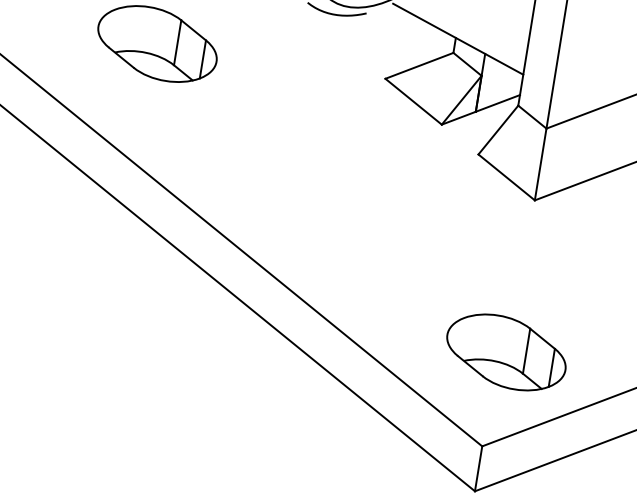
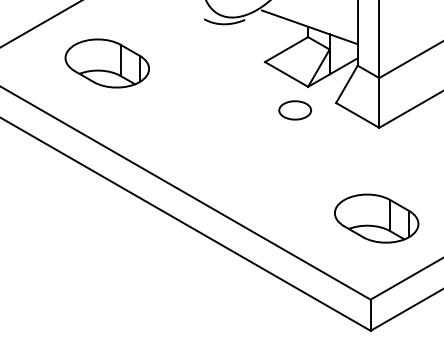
part: (416, 155) -> (294, 110), added
part: (506, 352) -> (376, 218), moved

